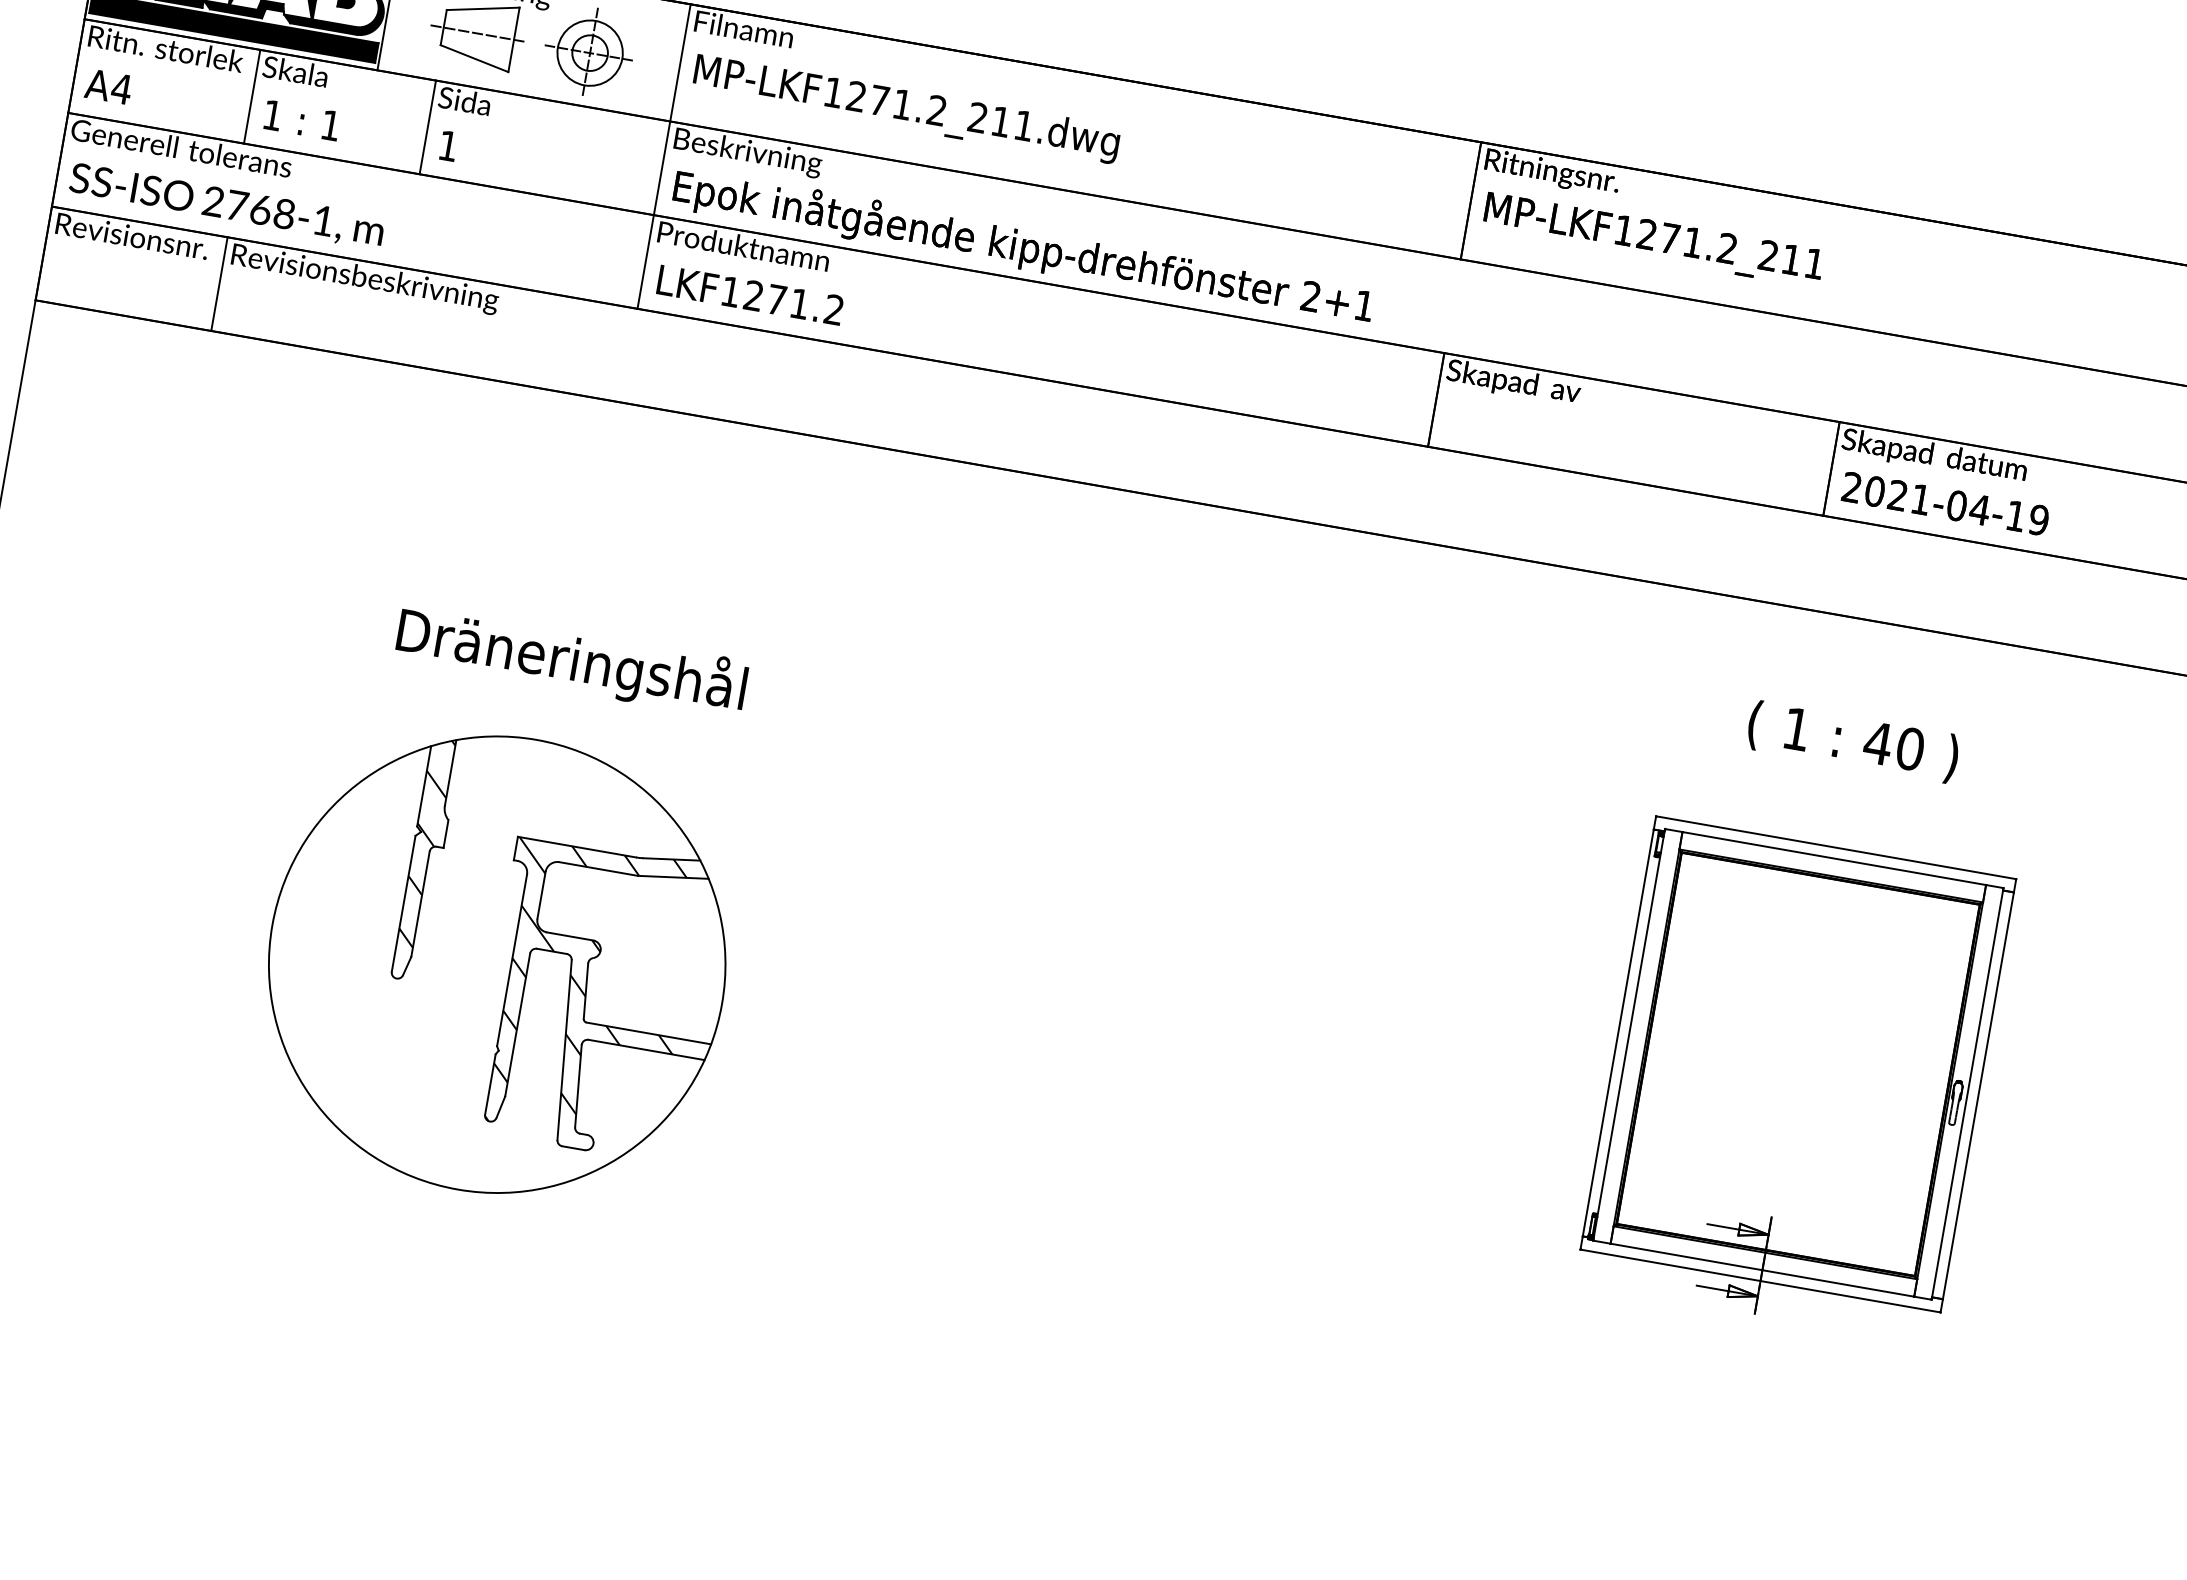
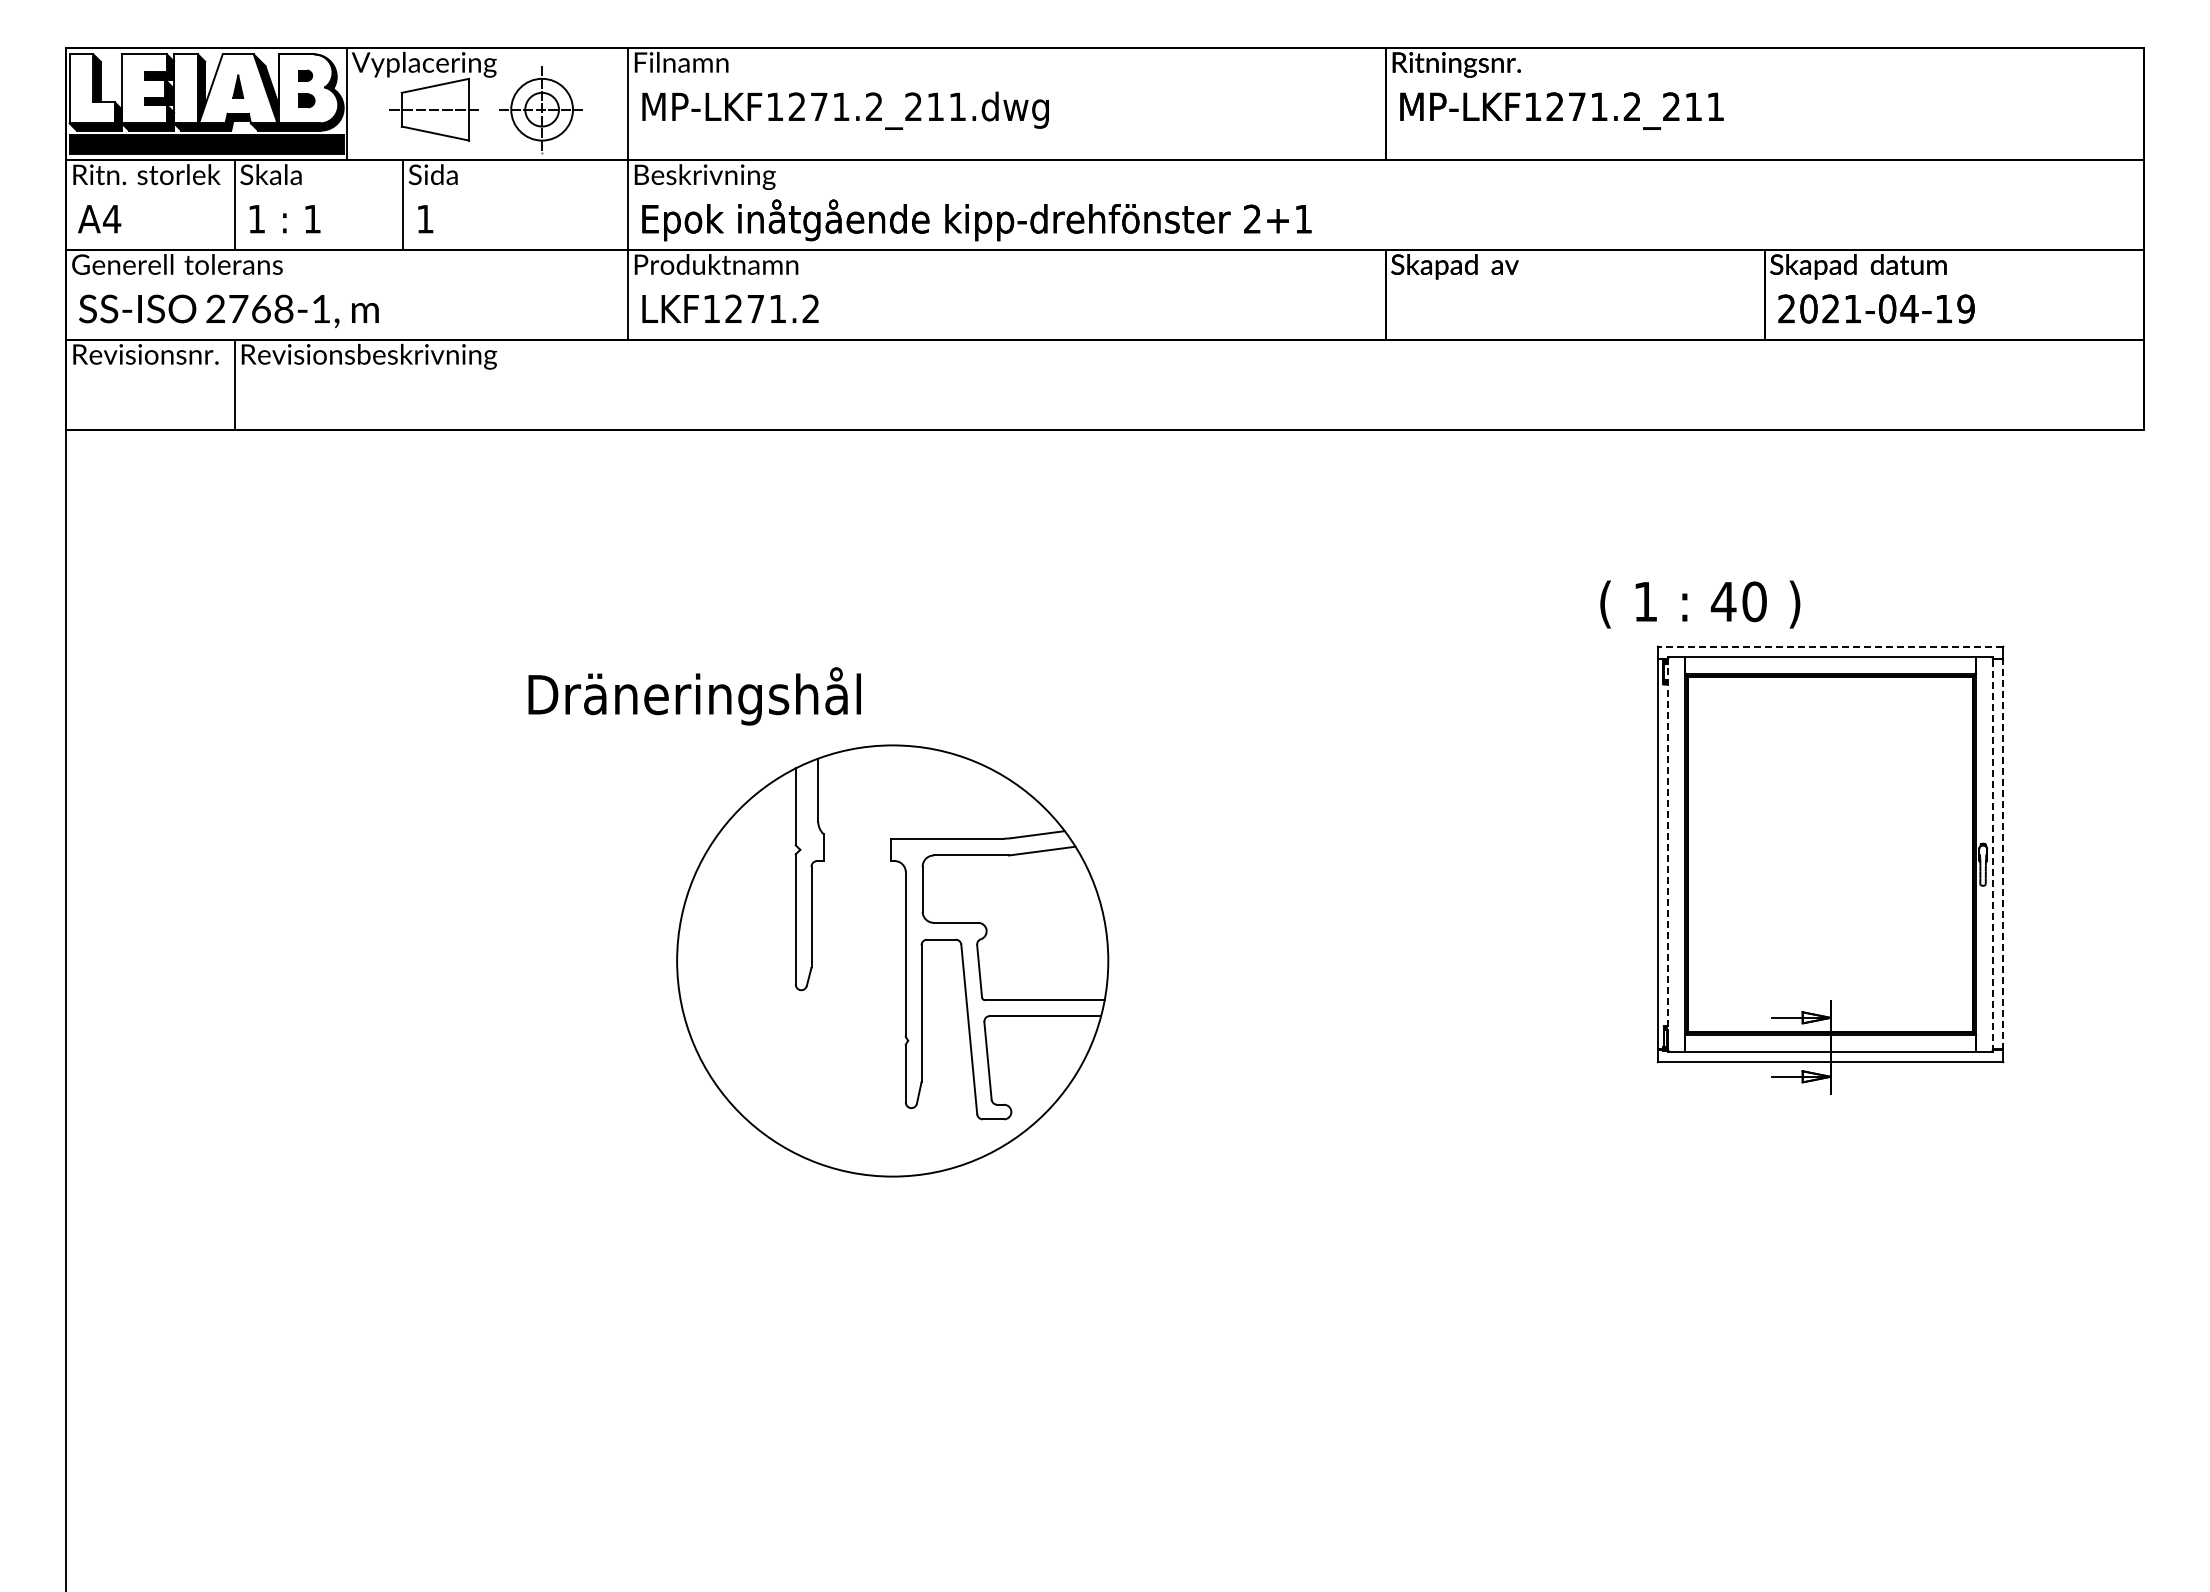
text: (571, 661) -> (694, 696), moved
text: (1853, 741) -> (1700, 604), moved
line: (1836, 847) -> (1830, 646), solid -> dashed
part: (497, 964) -> (892, 960), moved
line: (1629, 1034) -> (1668, 854), solid -> dashed
line: (1967, 1092) -> (1992, 853), solid -> dashed
line: (1978, 1094) -> (2003, 853), solid -> dashed

